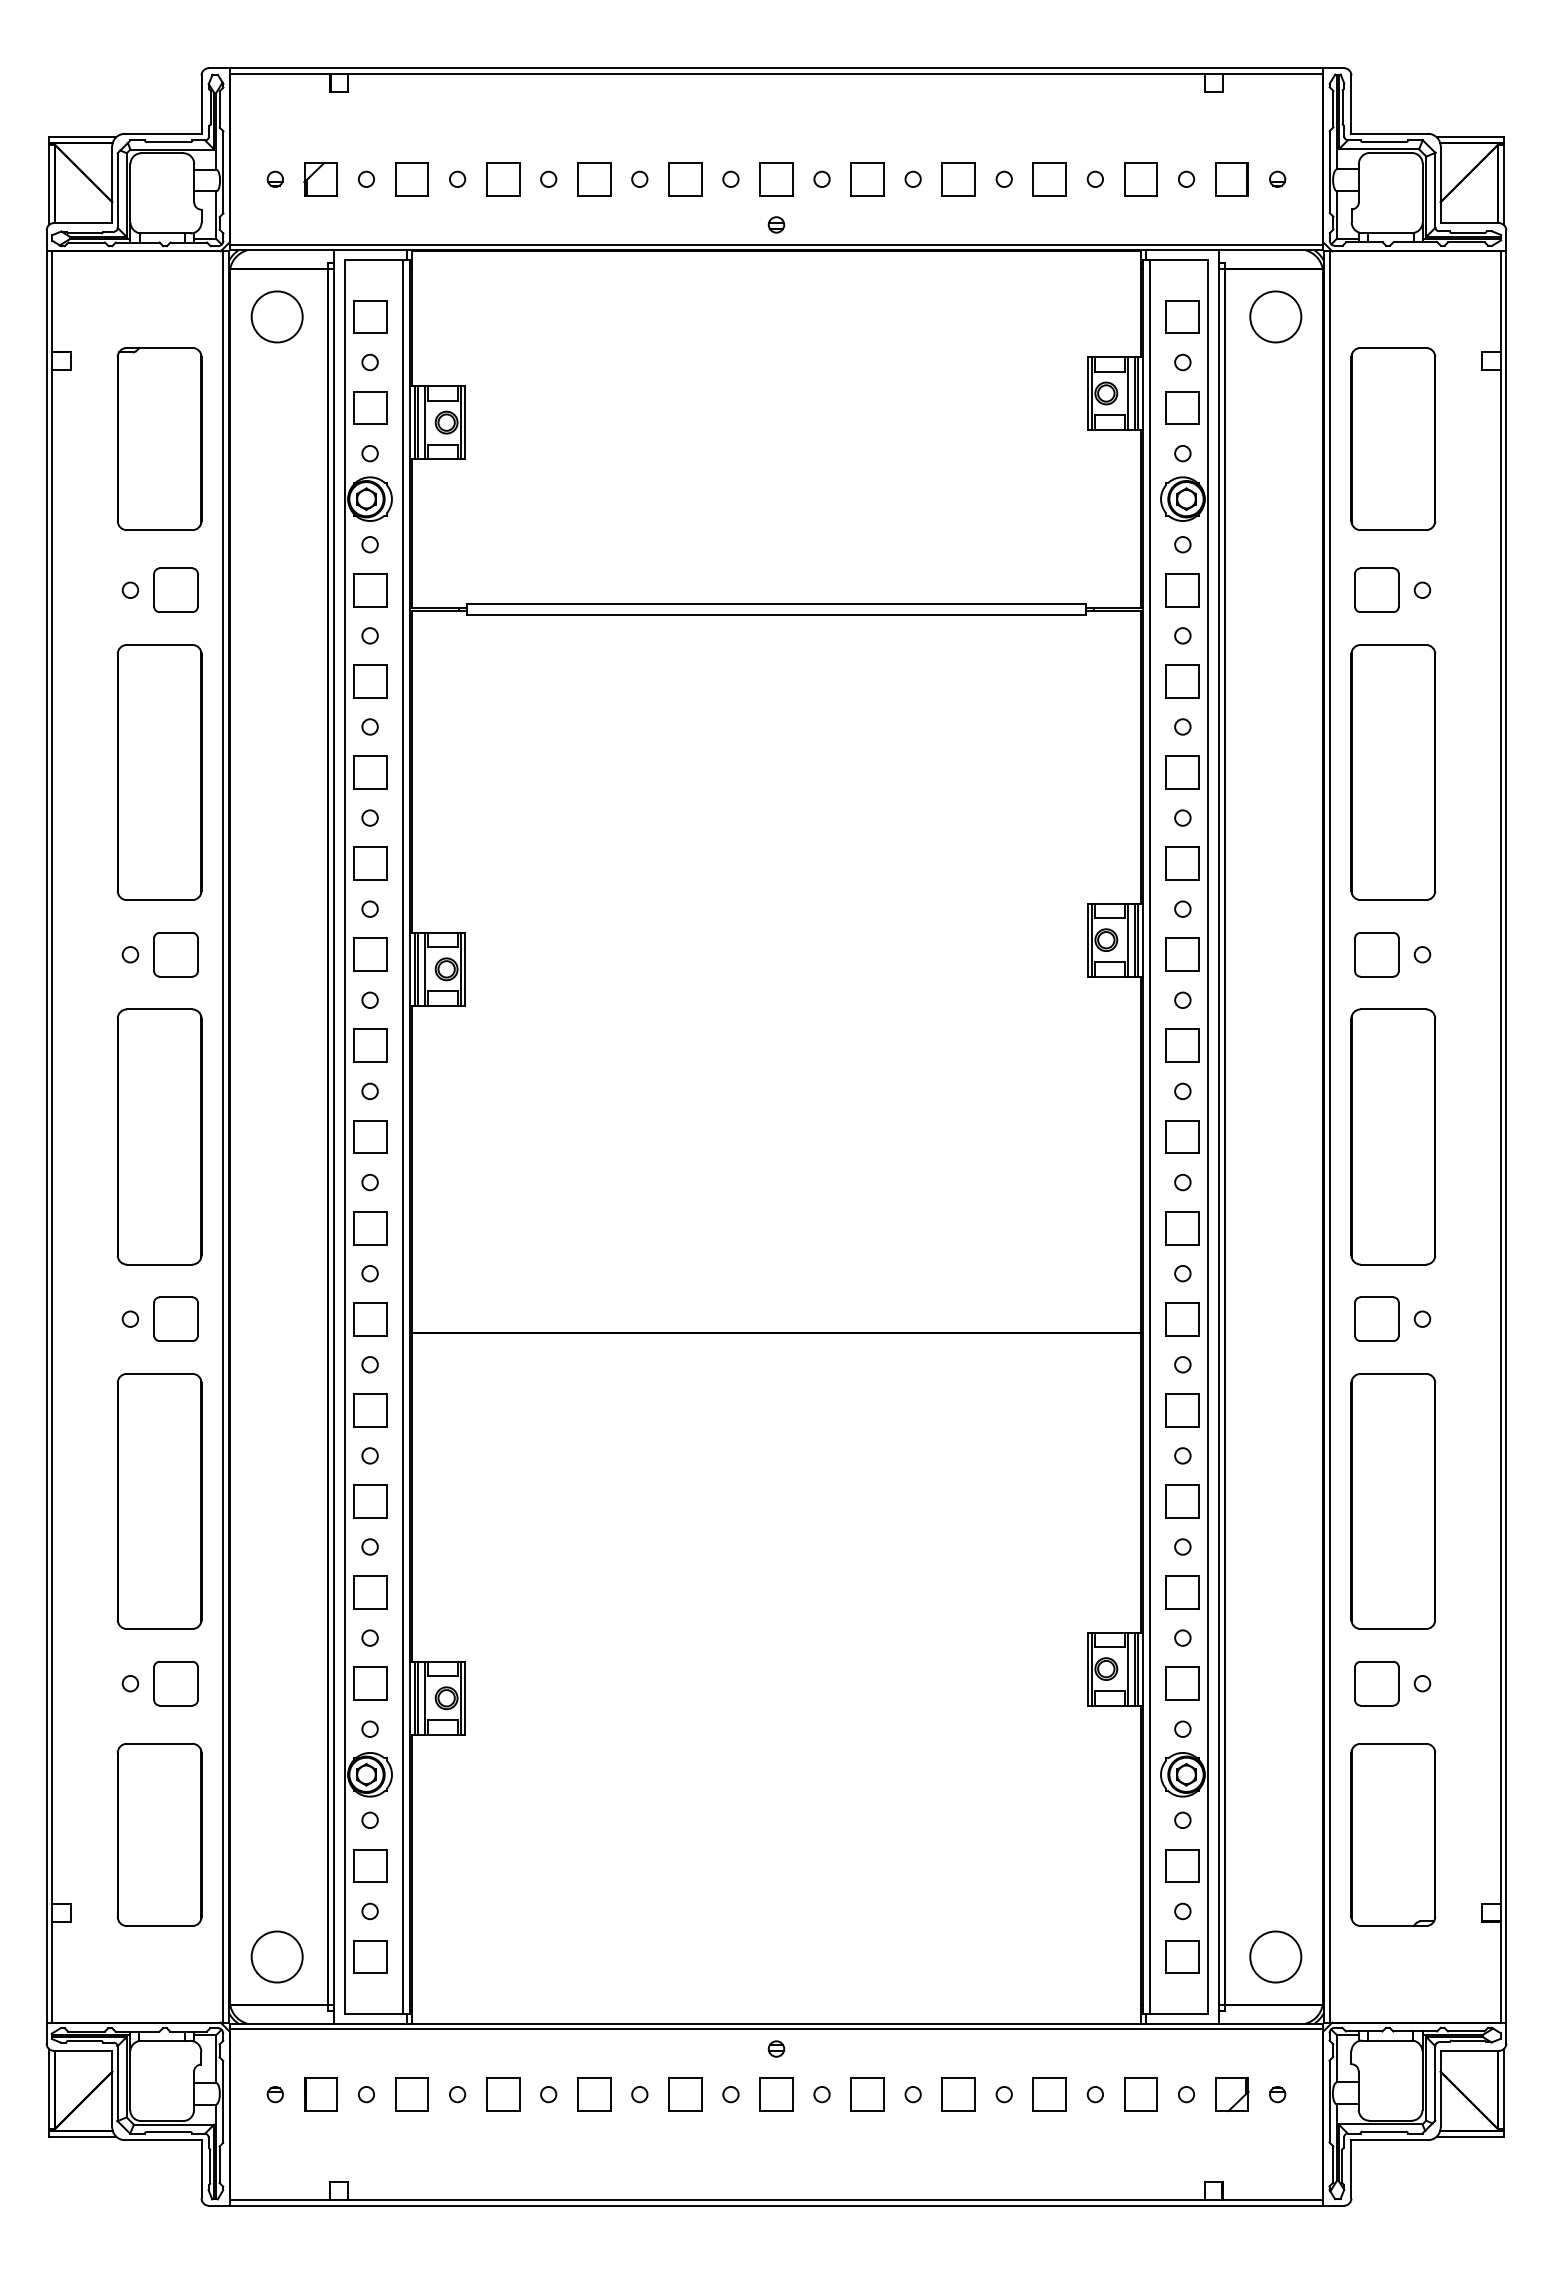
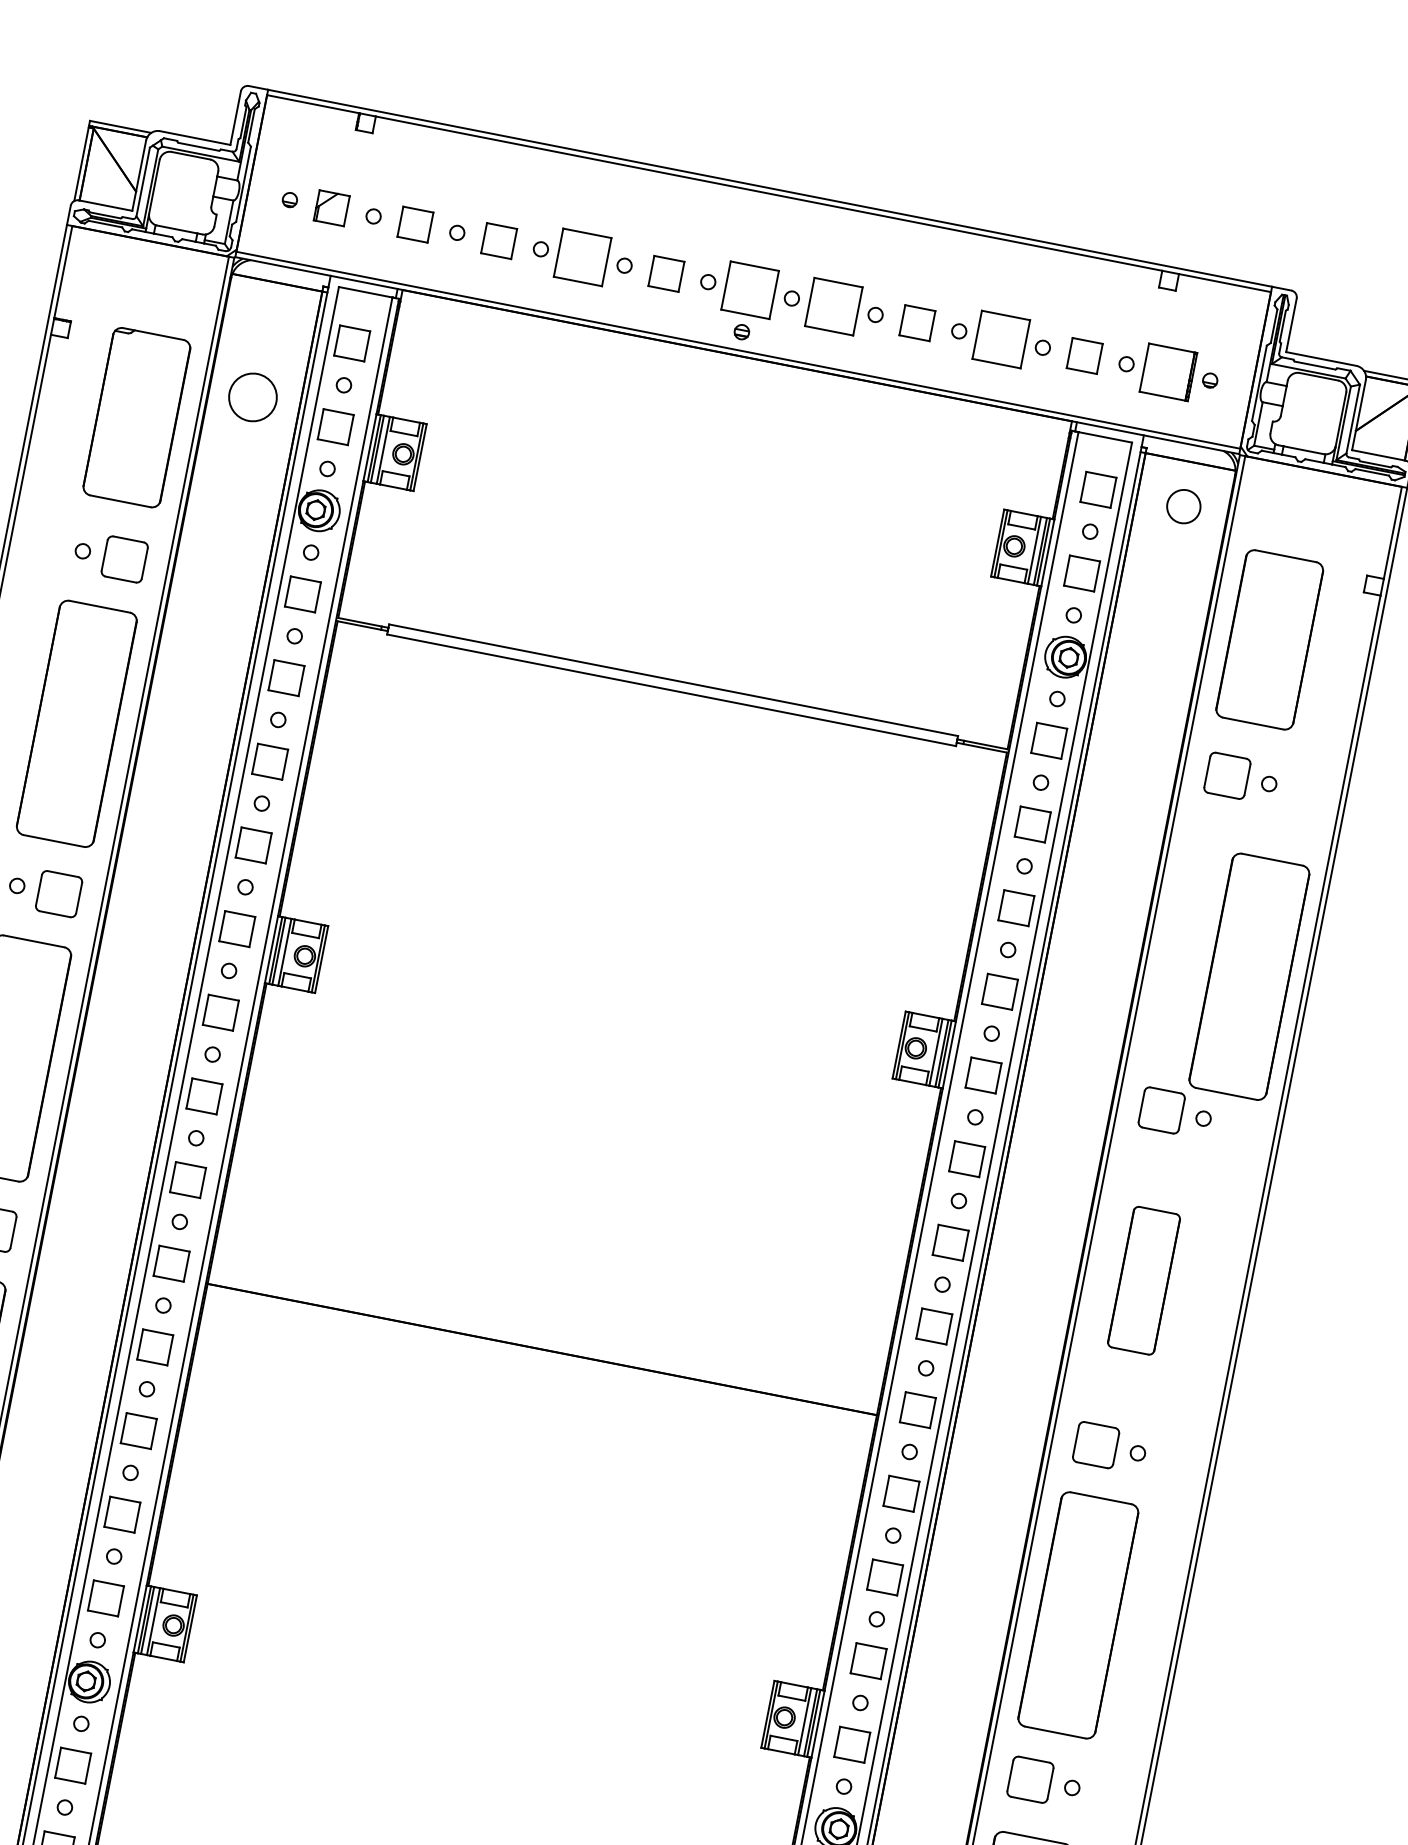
part: (594, 179) -> (582, 257), size x1.6
part: (776, 179) -> (750, 290), size x1.6
part: (867, 179) -> (833, 306), size x1.6
part: (1049, 179) -> (1000, 339), size x1.6
part: (1231, 179) -> (1167, 372), size x1.6
circle: (276, 316) -> (252, 396), moved
circle: (1275, 316) -> (1183, 506), size x0.7
part: (1393, 772) -> (1249, 976), moved
part: (1393, 1136) -> (1144, 1280), size x0.6

